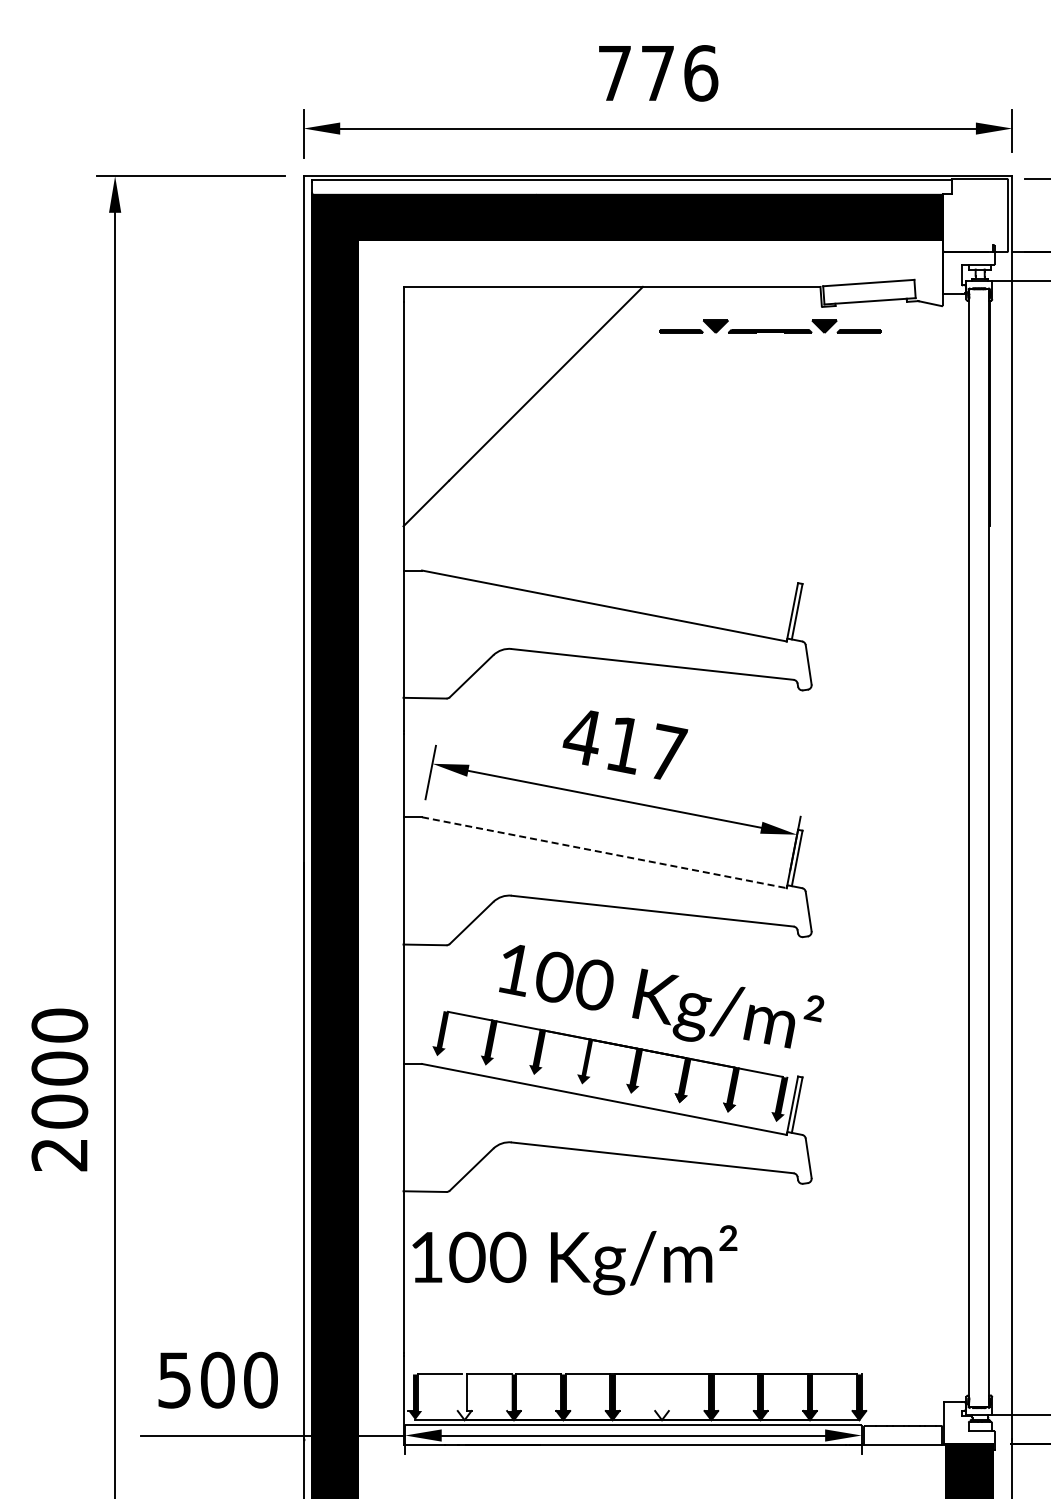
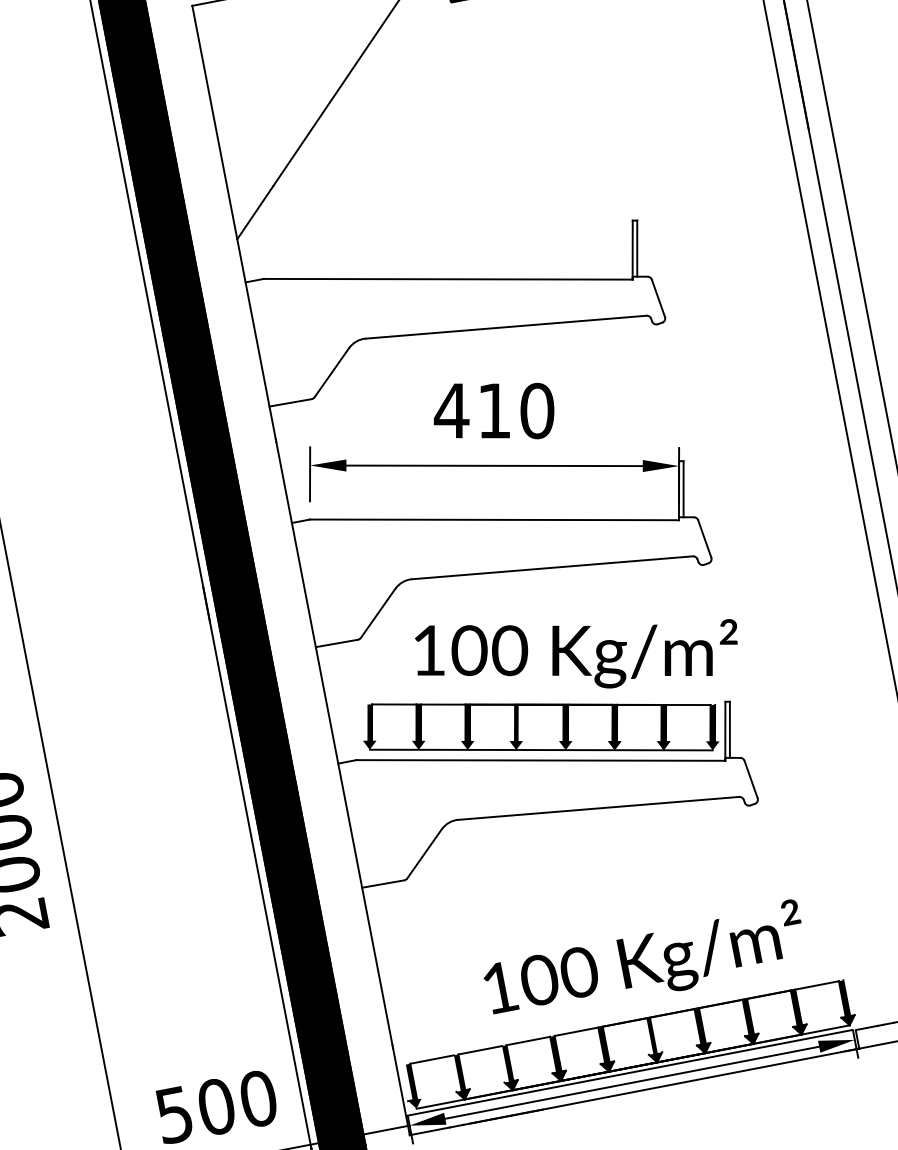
text: (668, 752) -> (538, 410), 417 -> 410
line: (604, 852) -> (494, 519), dashed -> solid
line: (606, 1089) -> (540, 750), added
text: (574, 1260) -> (644, 963), moved
fill: (464, 1397) -> (460, 1077), added
fill: (661, 1397) -> (652, 1040), added

